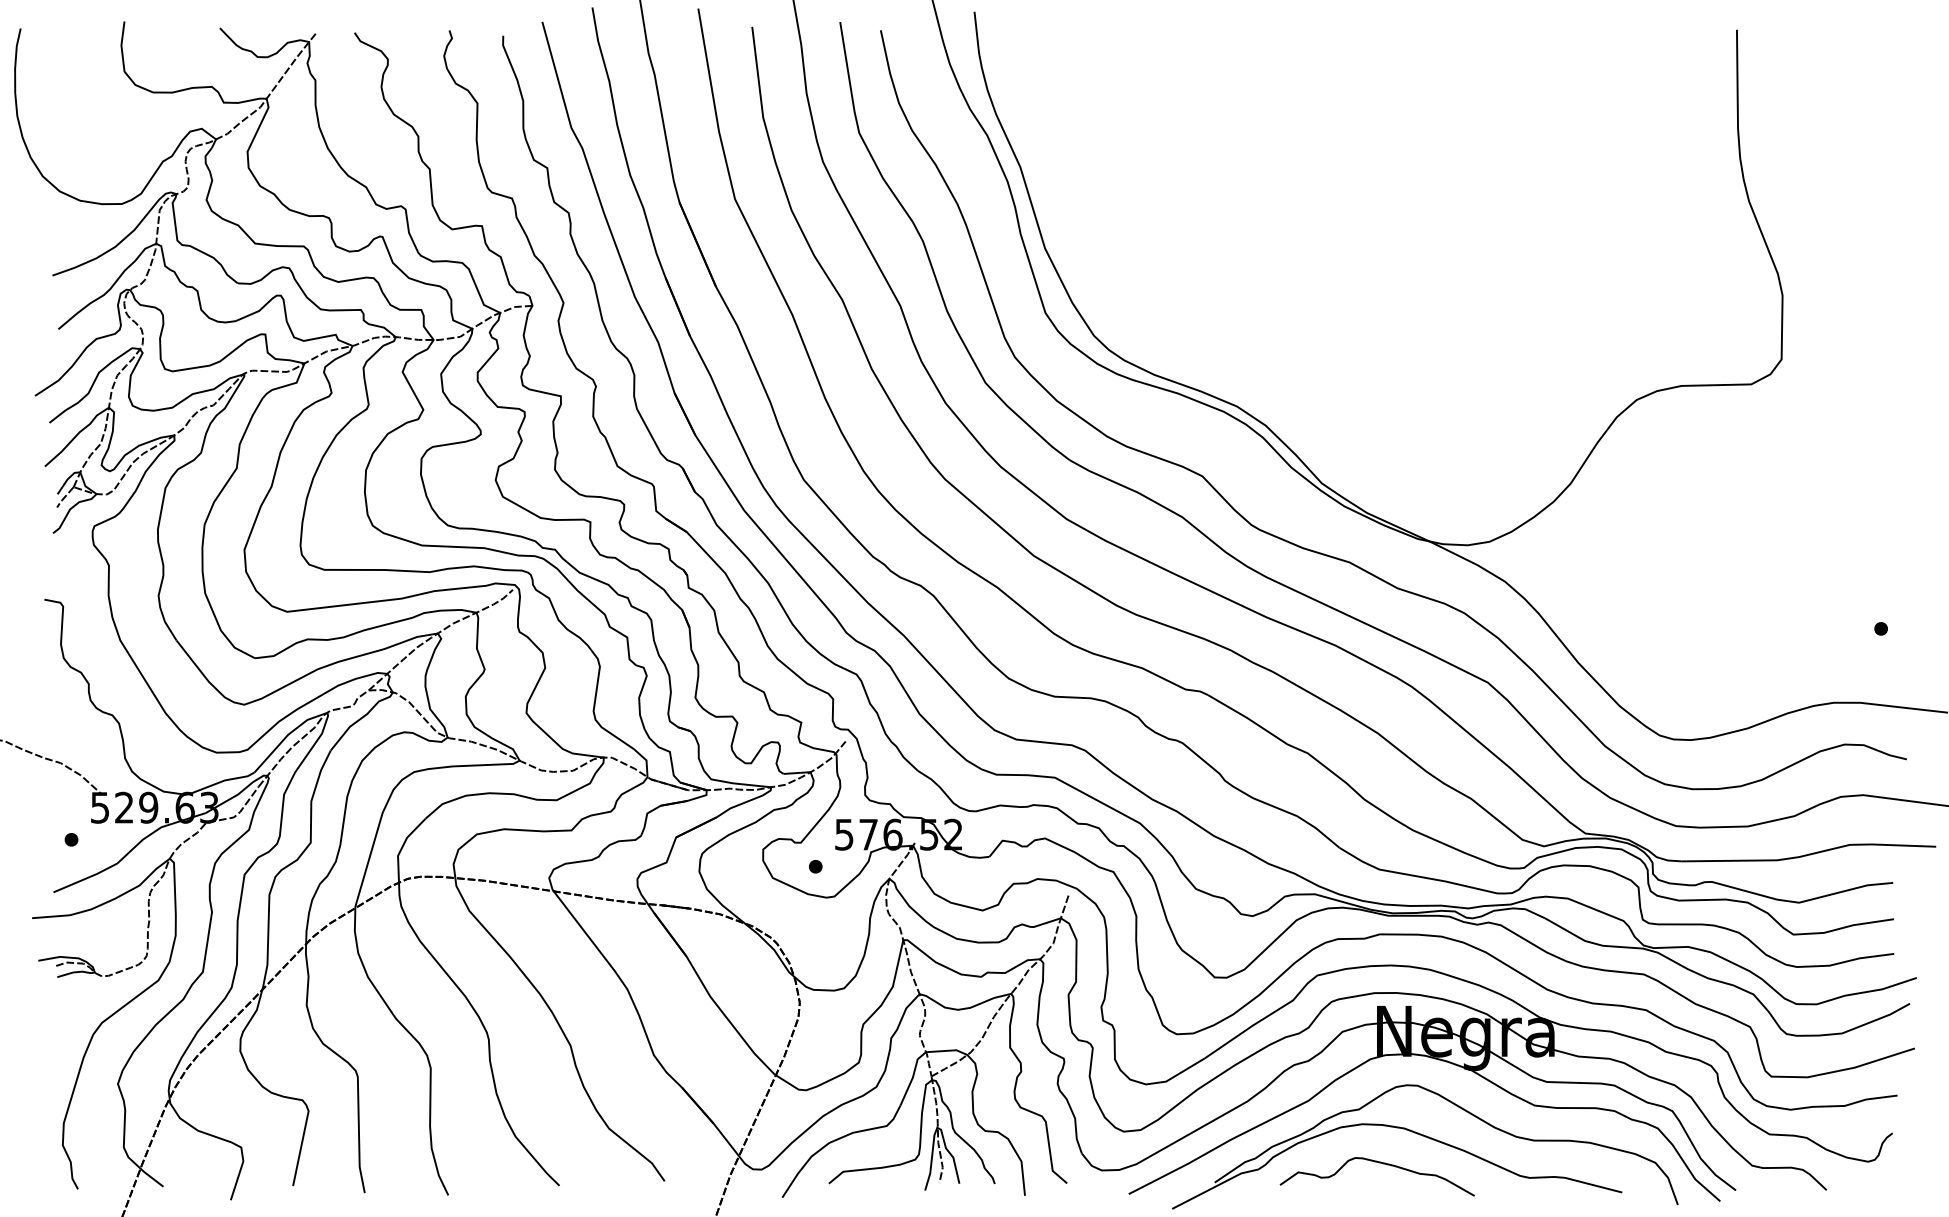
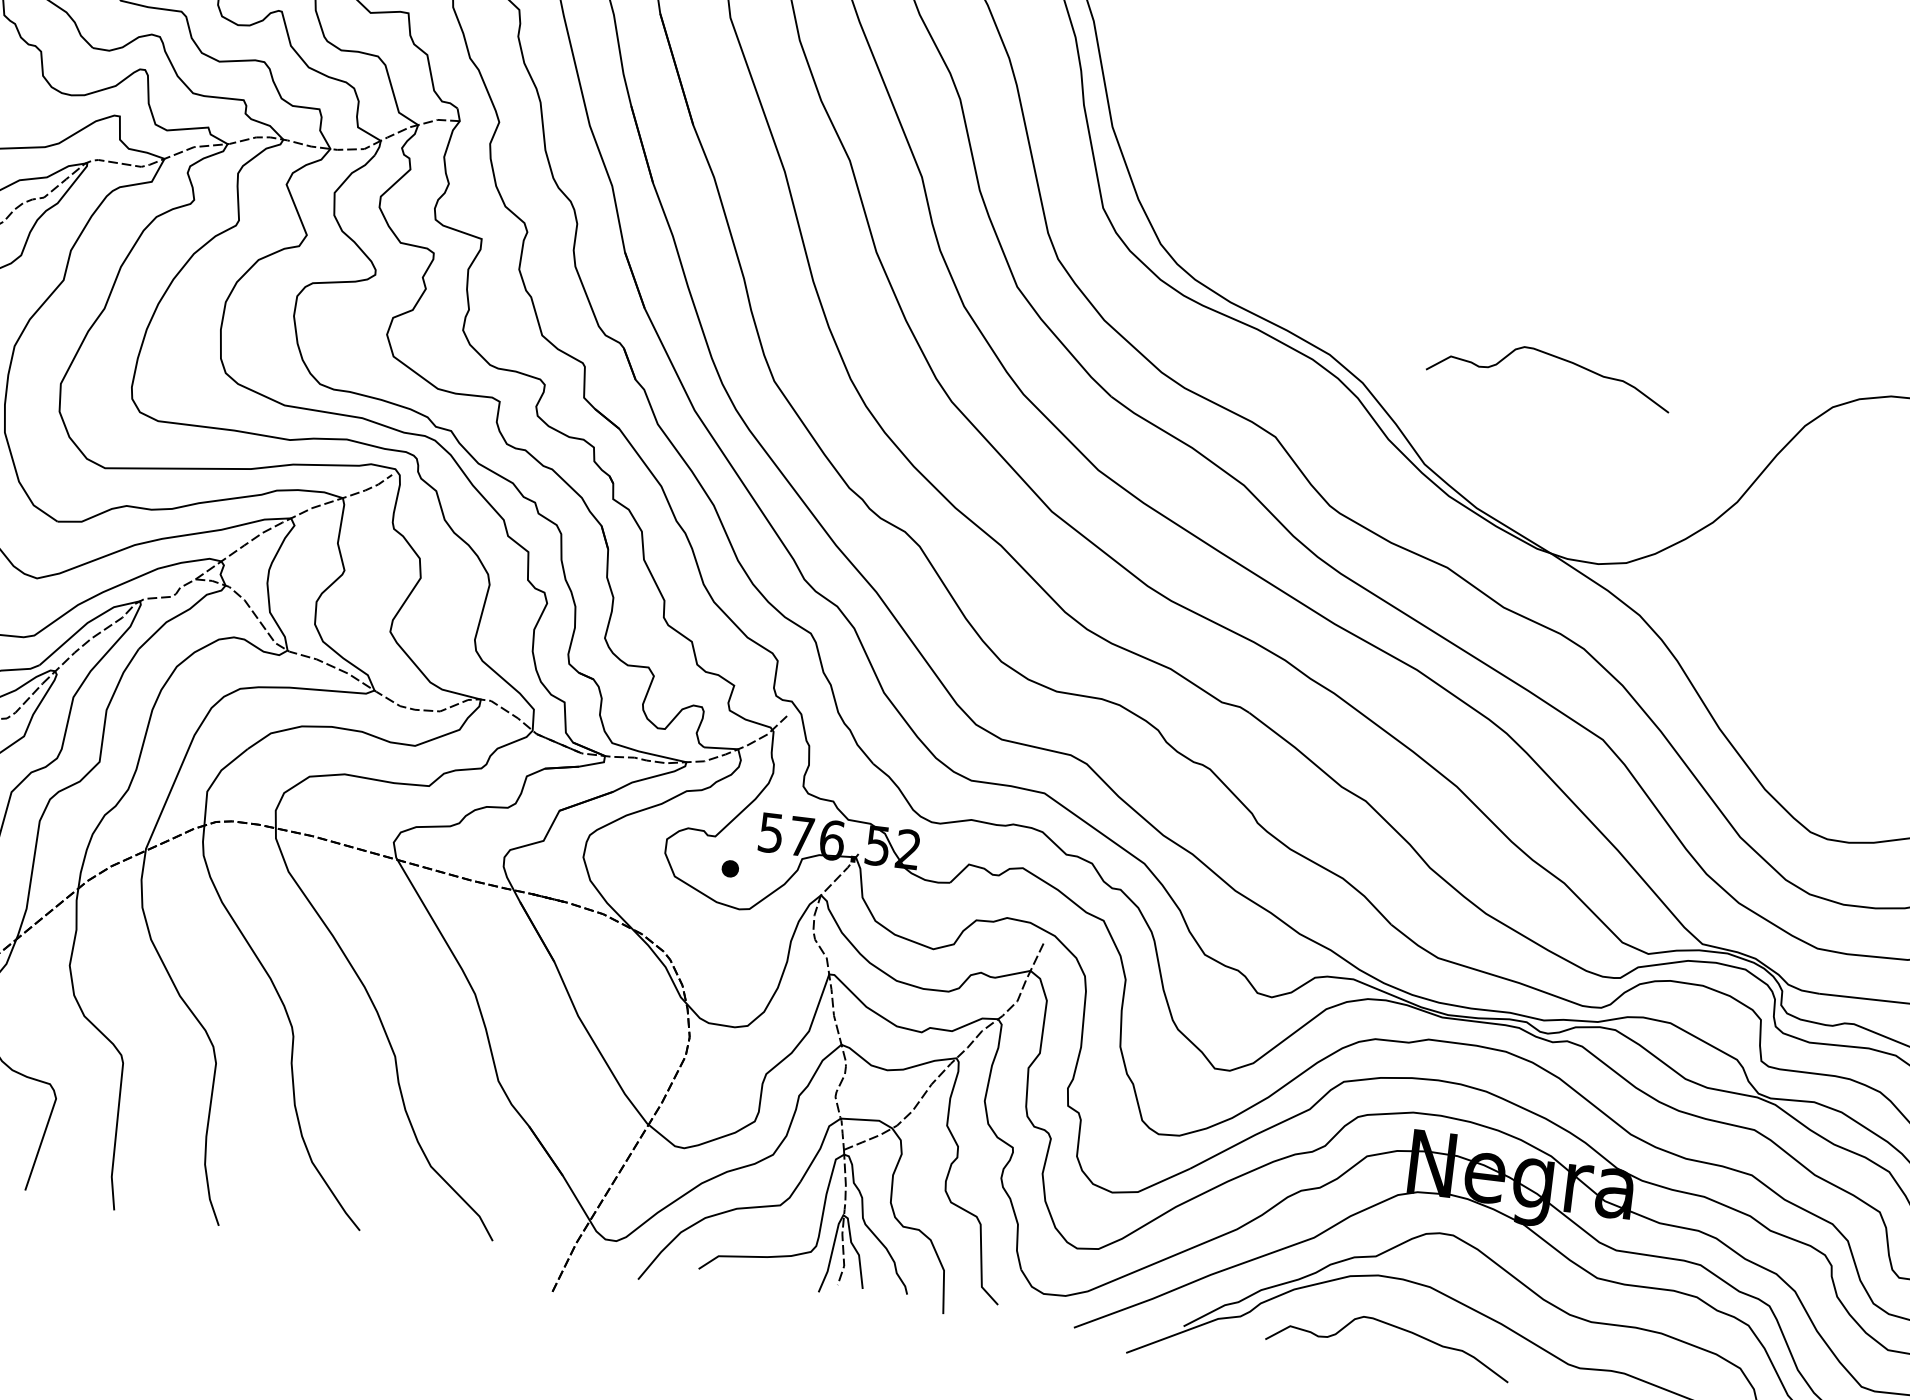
curve: (1413, 387) -> (1554, 357), added

